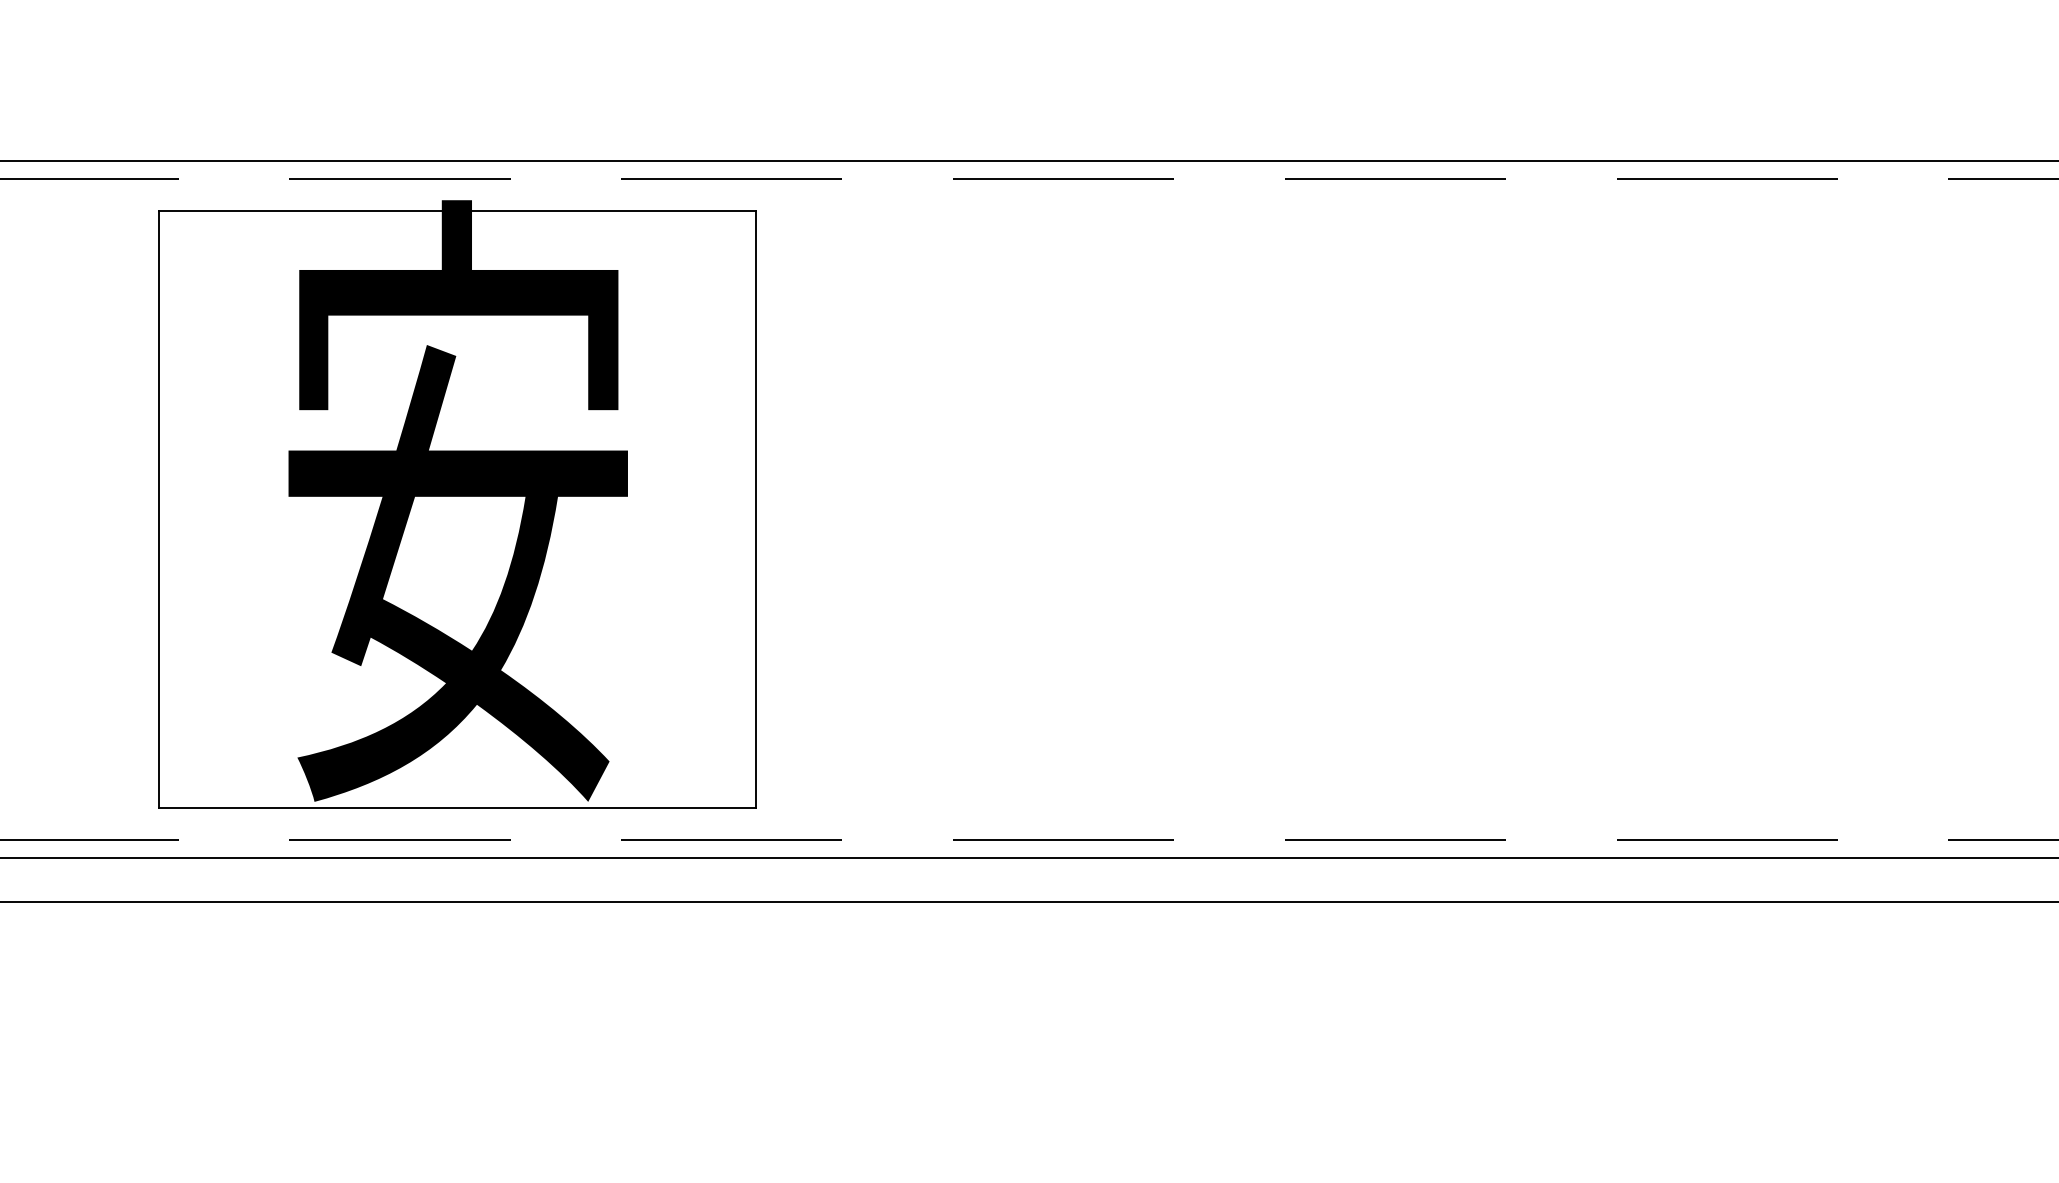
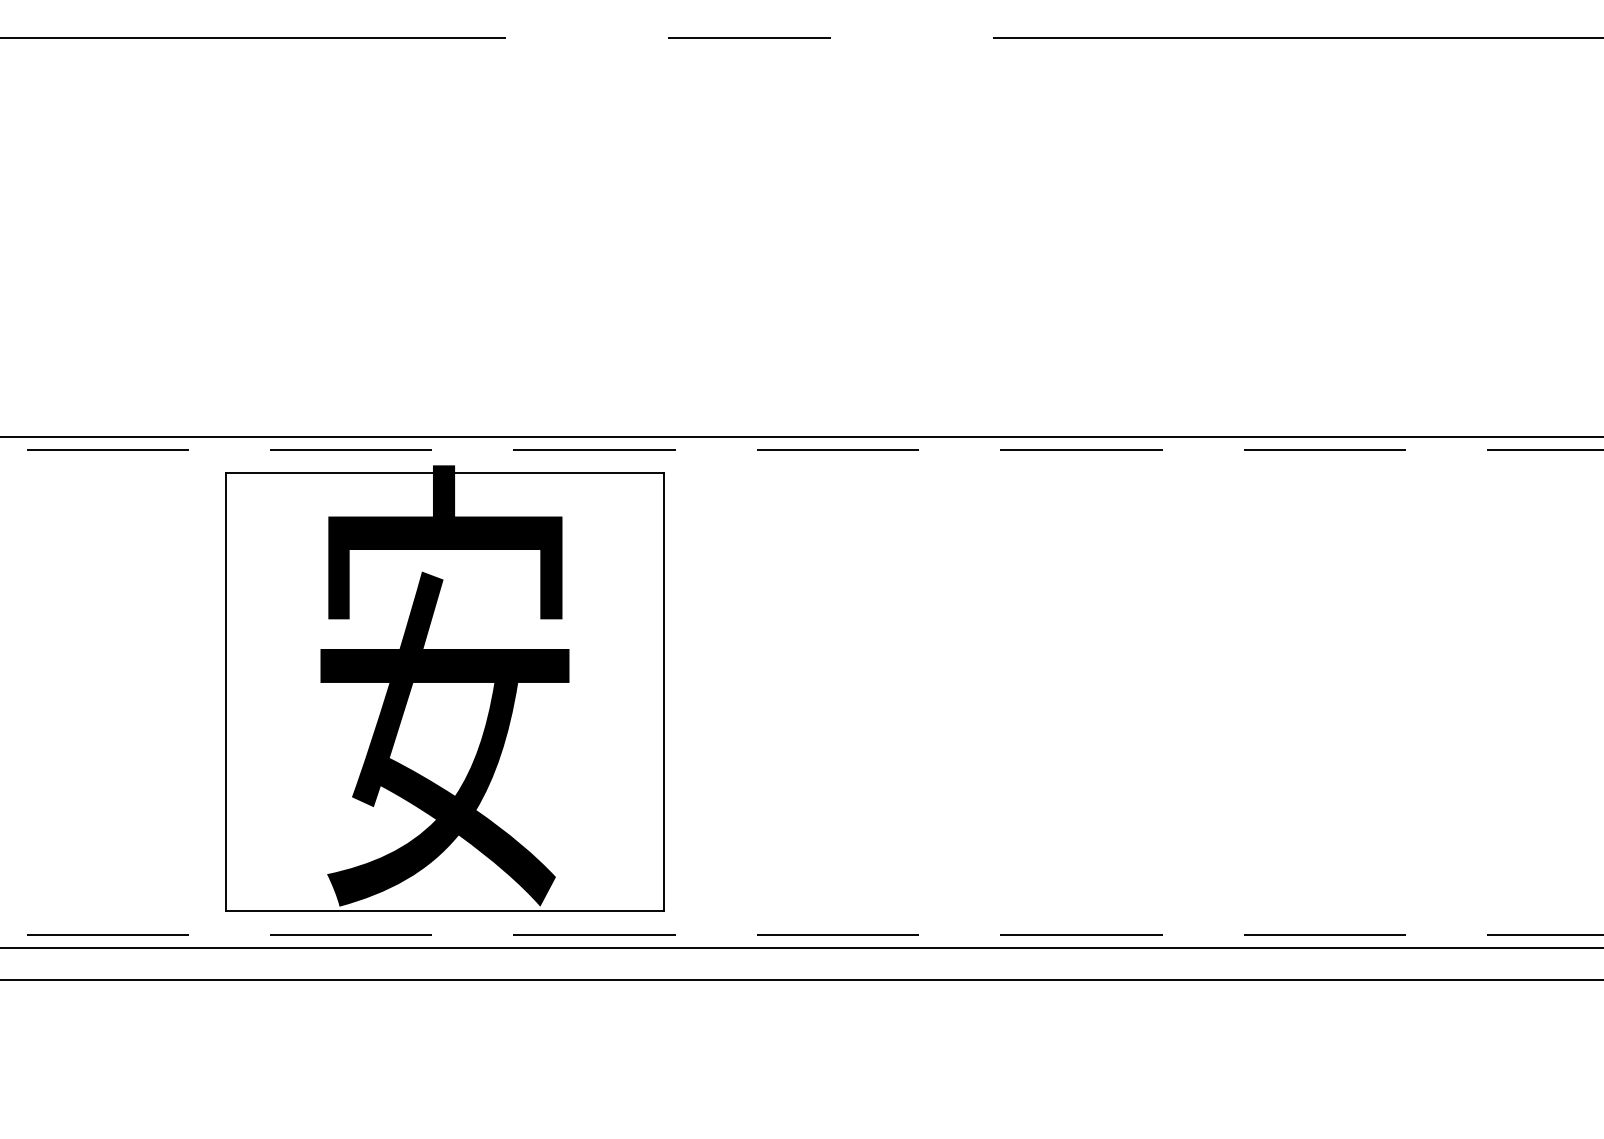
part: (457, 504) -> (444, 688), moved

